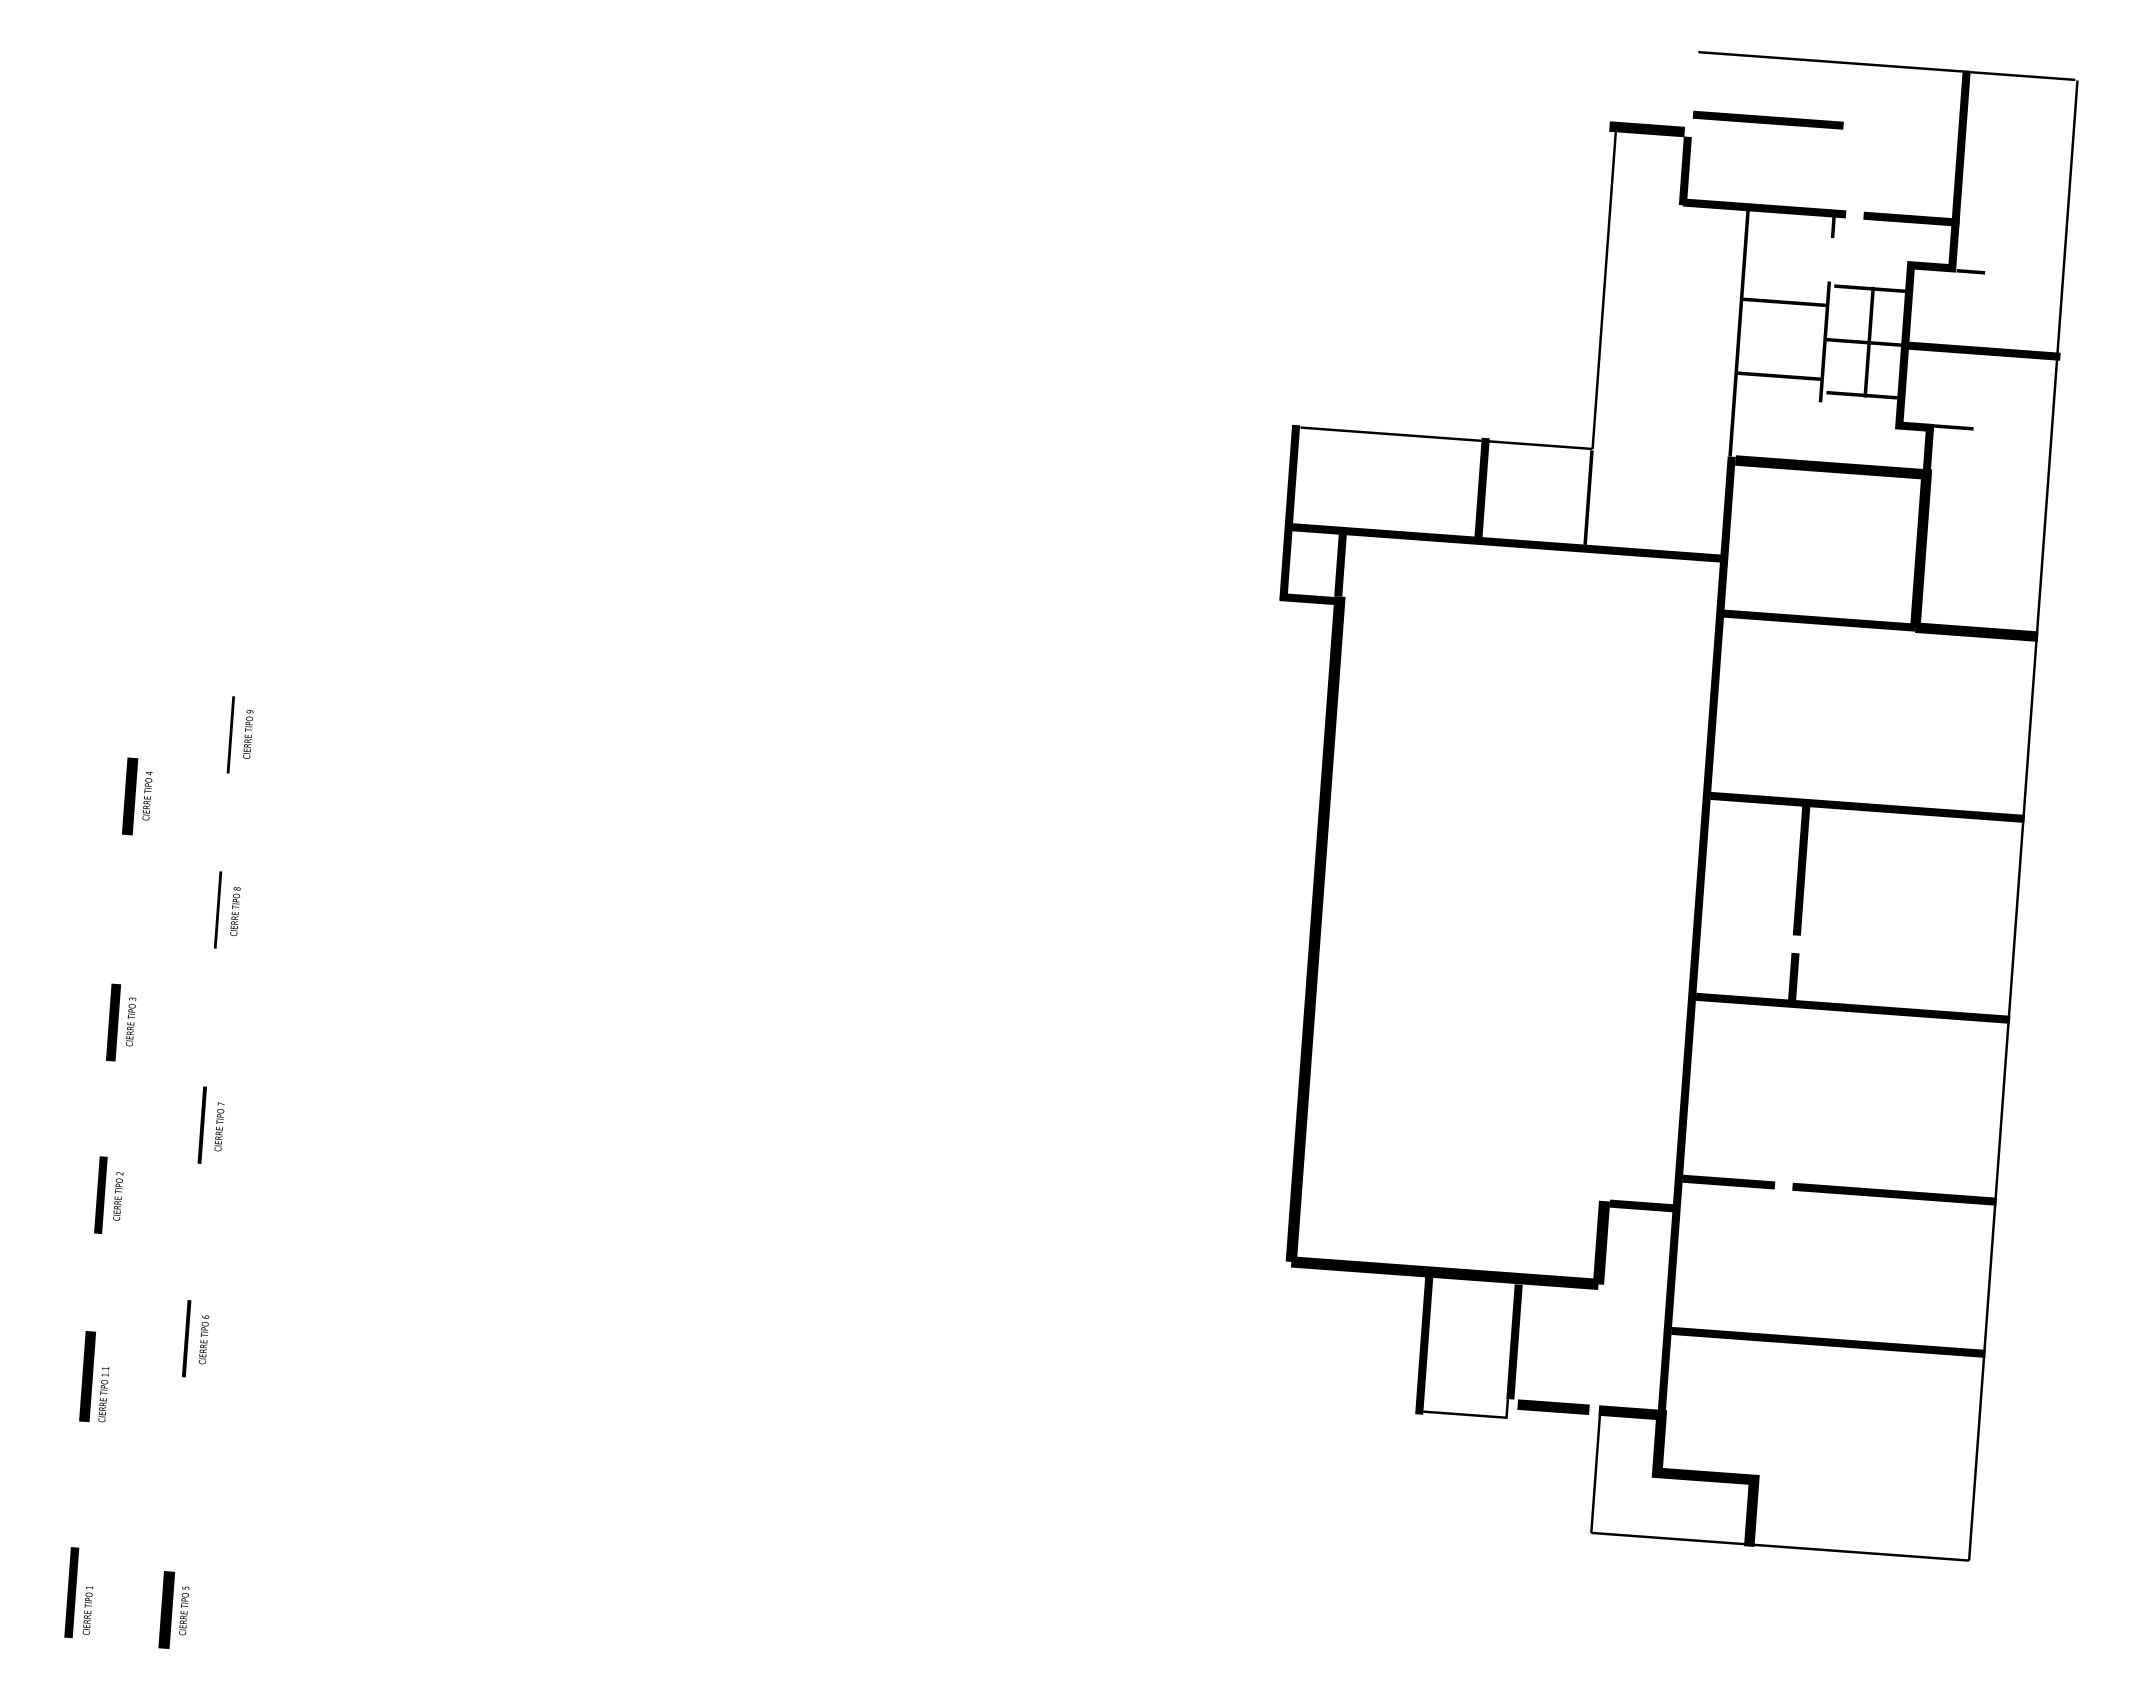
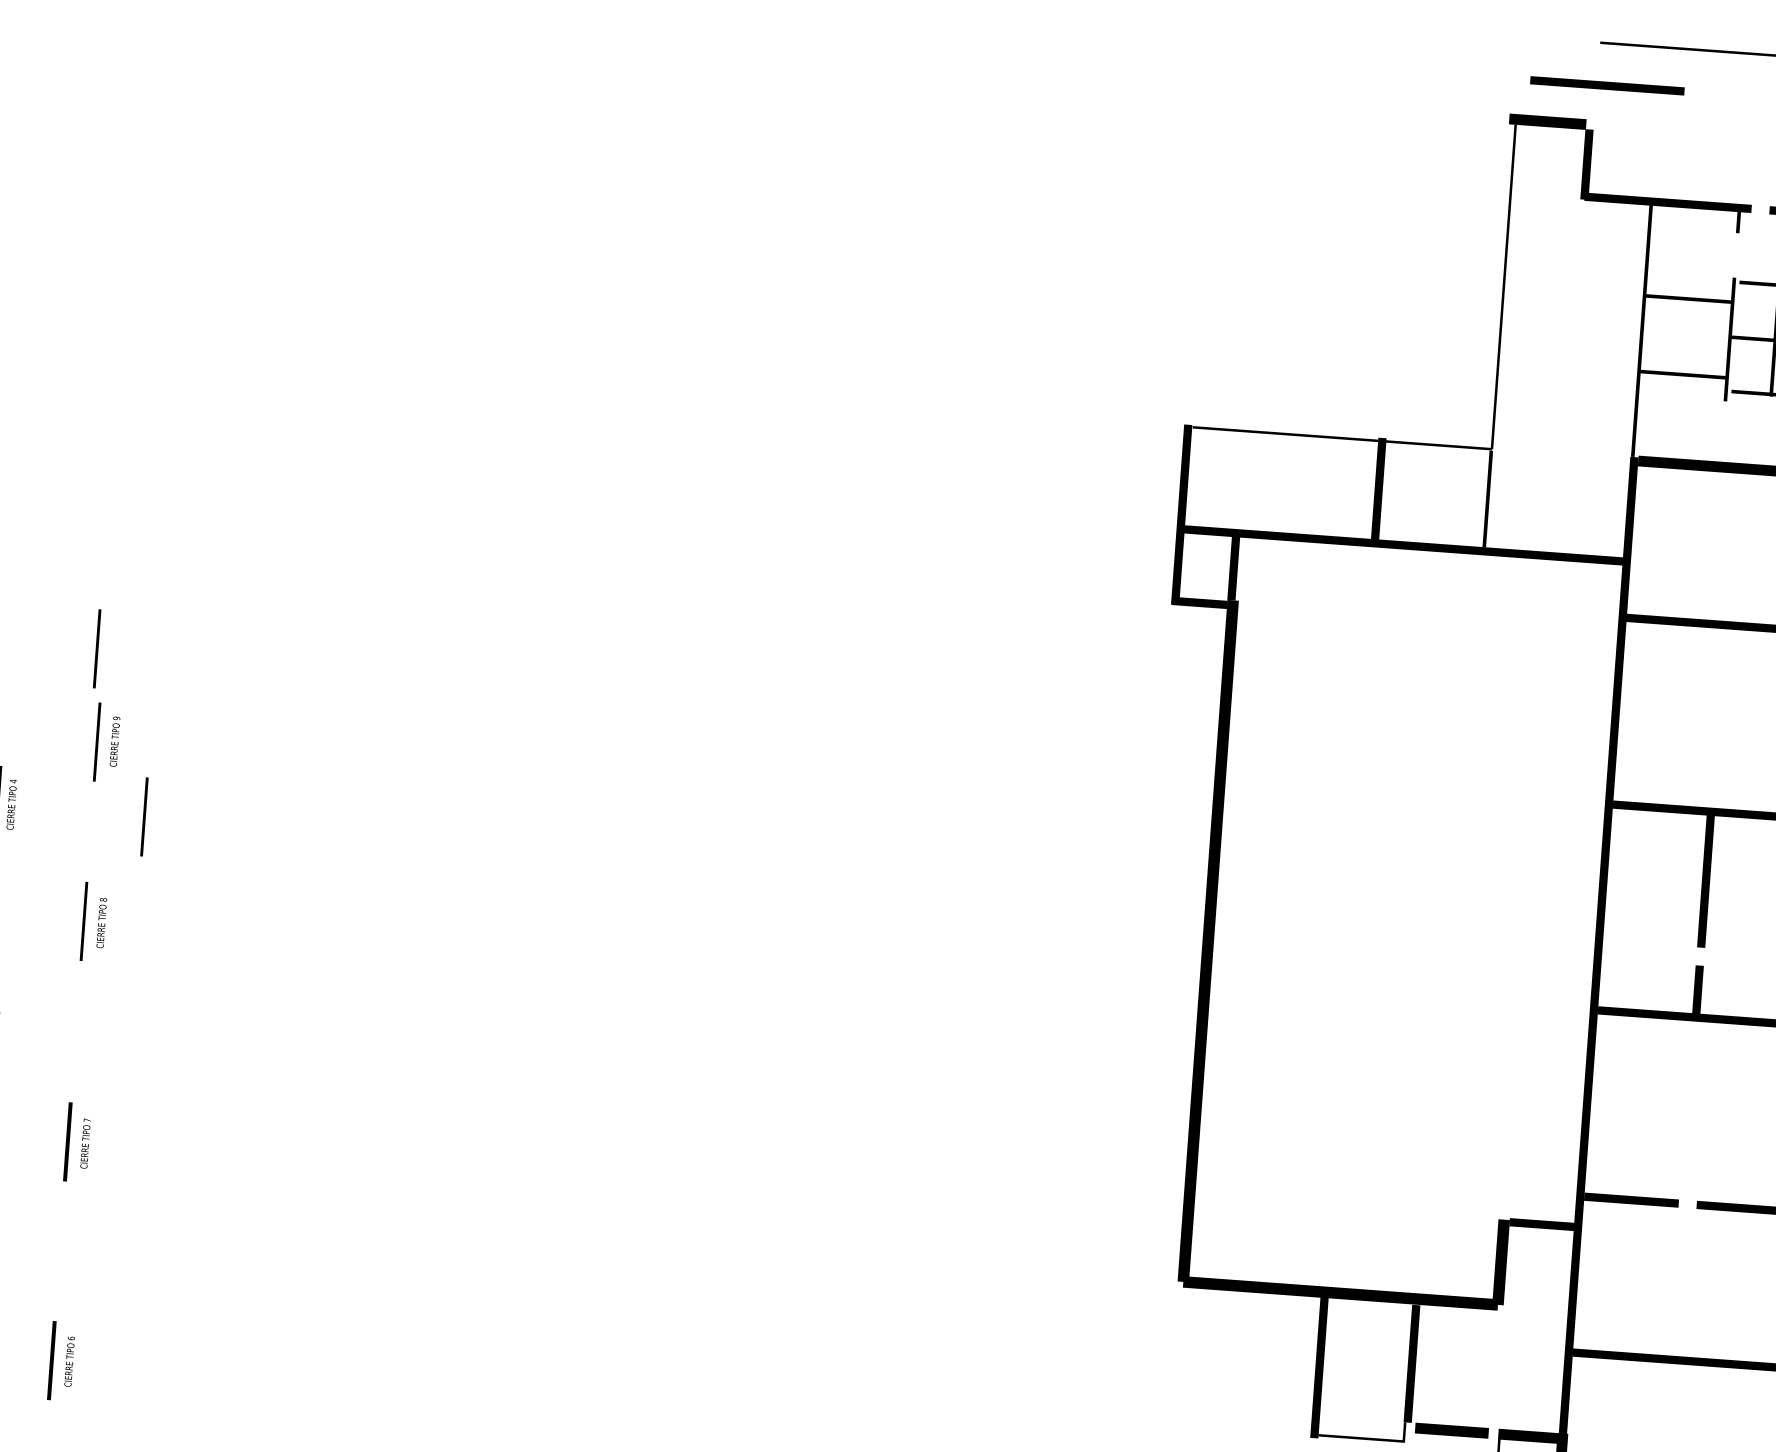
line: (1767, 119) -> (1606, 85), moved
line: (230, 643) -> (96, 648), added
line: (277, 807) -> (144, 816), added

